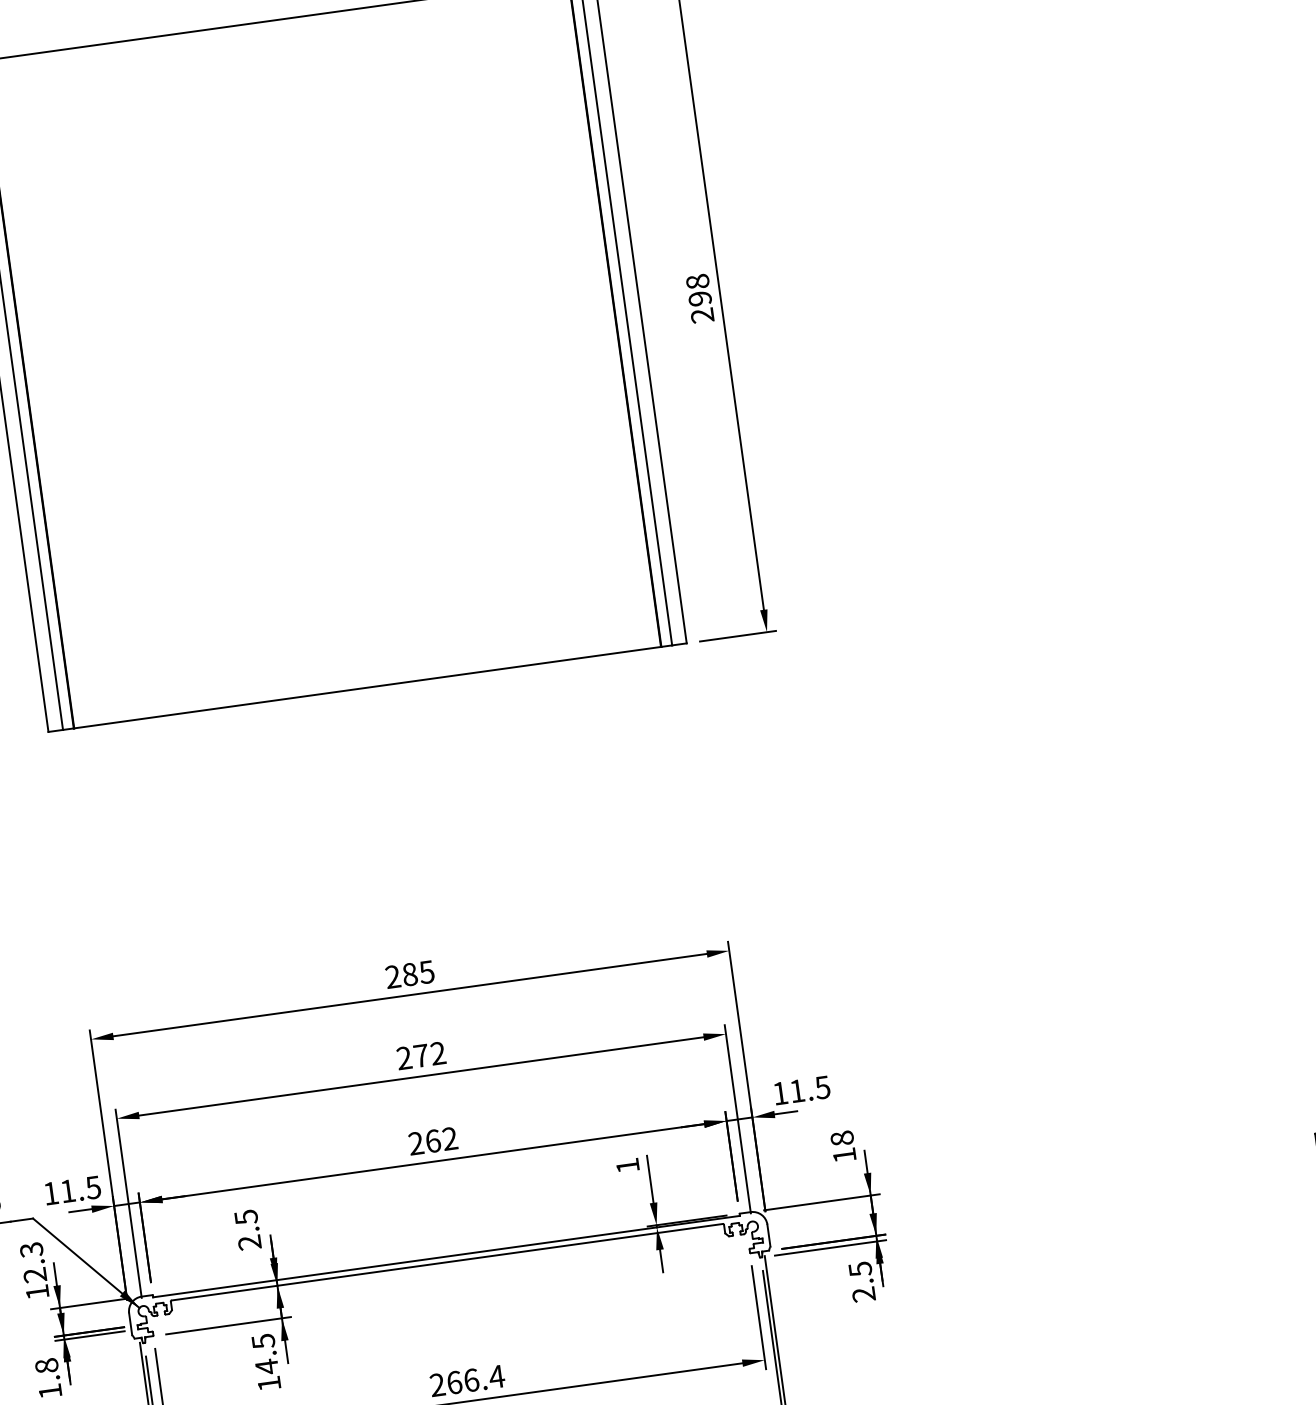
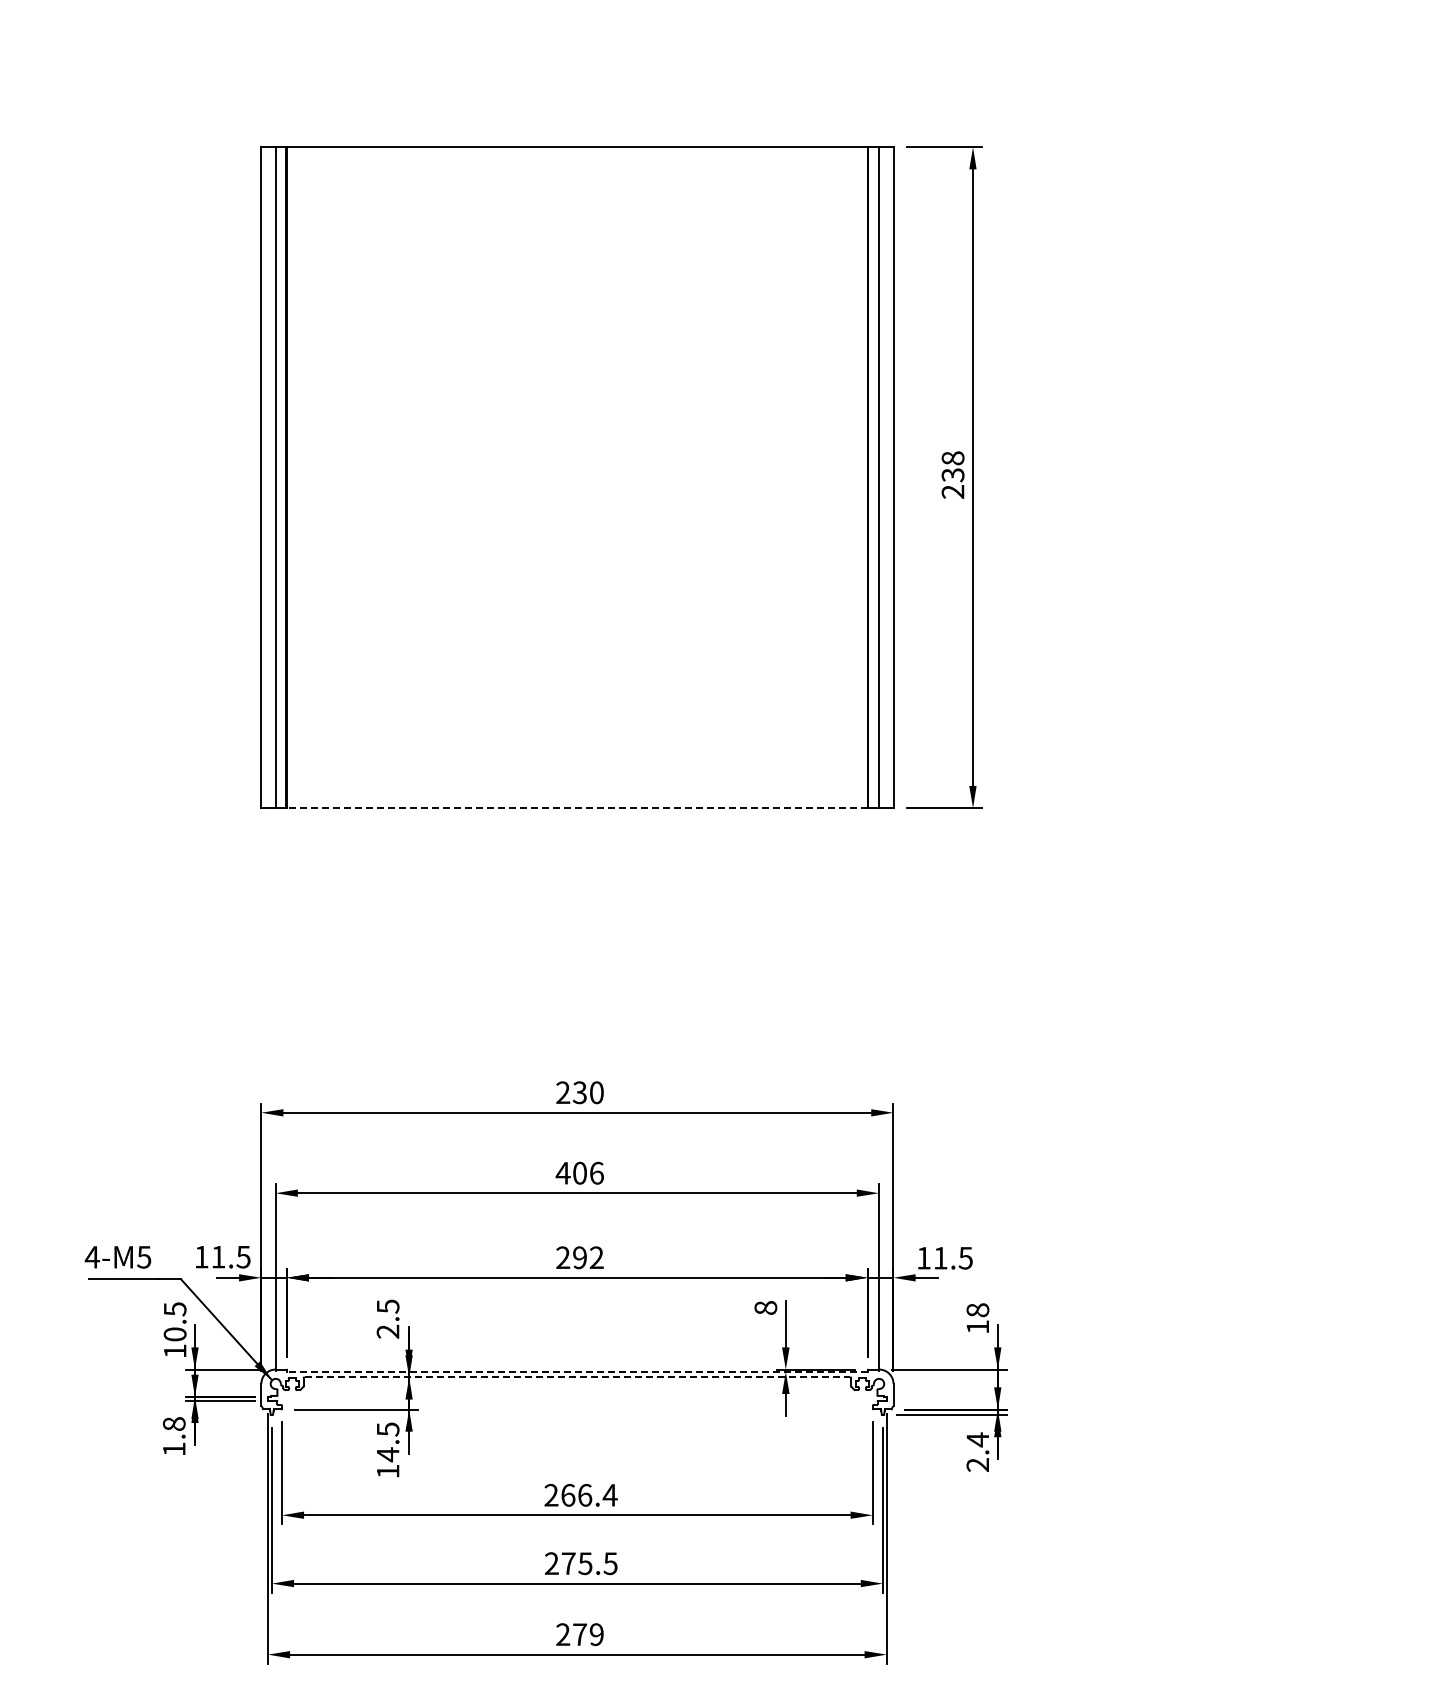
text: (700, 299) -> (953, 475), 298 -> 238
line: (367, 687) -> (577, 808), solid -> dashed
text: (417, 973) -> (587, 1092), 285 -> 230
text: (420, 1055) -> (579, 1172), 272 -> 406
text: (433, 1140) -> (580, 1257), 262 -> 292
text: (627, 1165) -> (765, 1307), 1 -> 8
line: (446, 1256) -> (577, 1371), solid -> dashed
text: (32, 1262) -> (174, 1321), 12.3 -> 10.5
line: (447, 1262) -> (577, 1377), solid -> dashed
text: (859, 1268) -> (977, 1439), 2.5 -> 2.4

